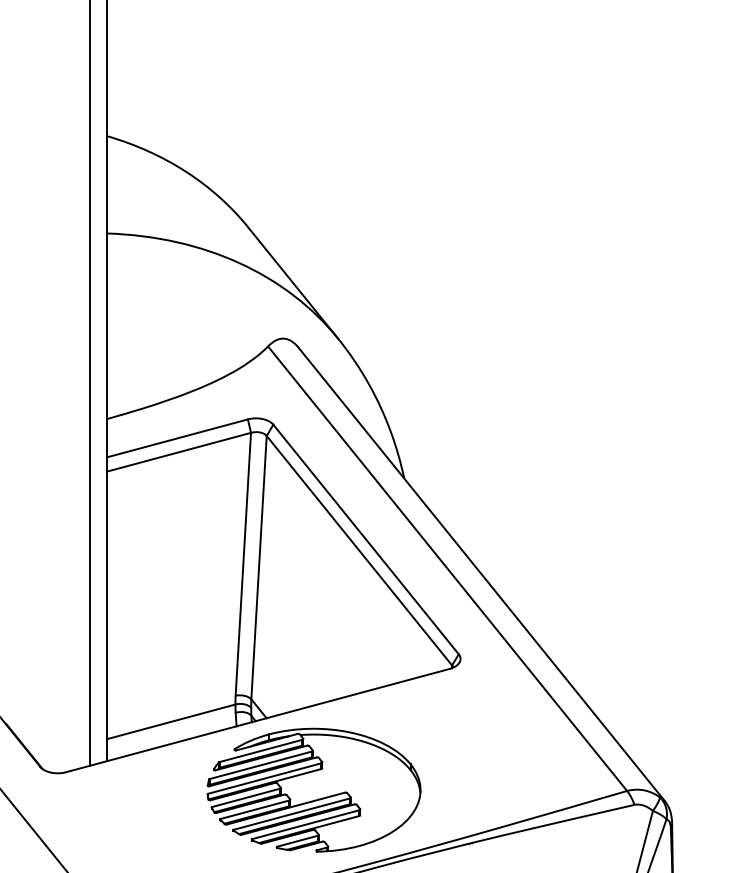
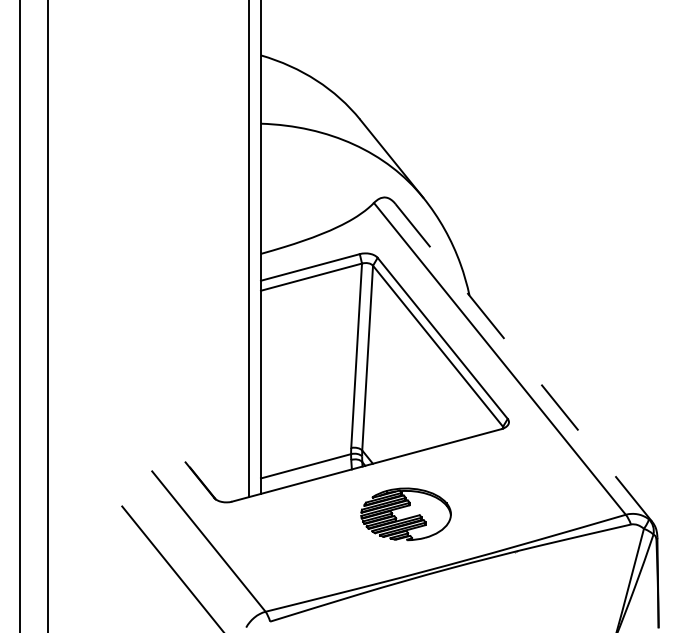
line: (481, 573) -> (523, 362), solid -> dashed
part: (313, 790) -> (405, 514), size x0.6

